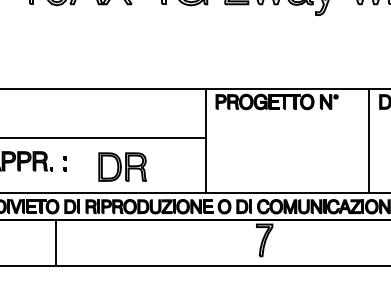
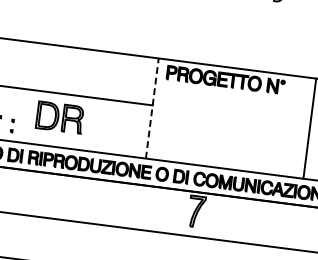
line: (205, 140) -> (152, 108), solid -> dashed
part: (64, 163) -> (11, 125), moved
part: (122, 166) -> (59, 117), moved

